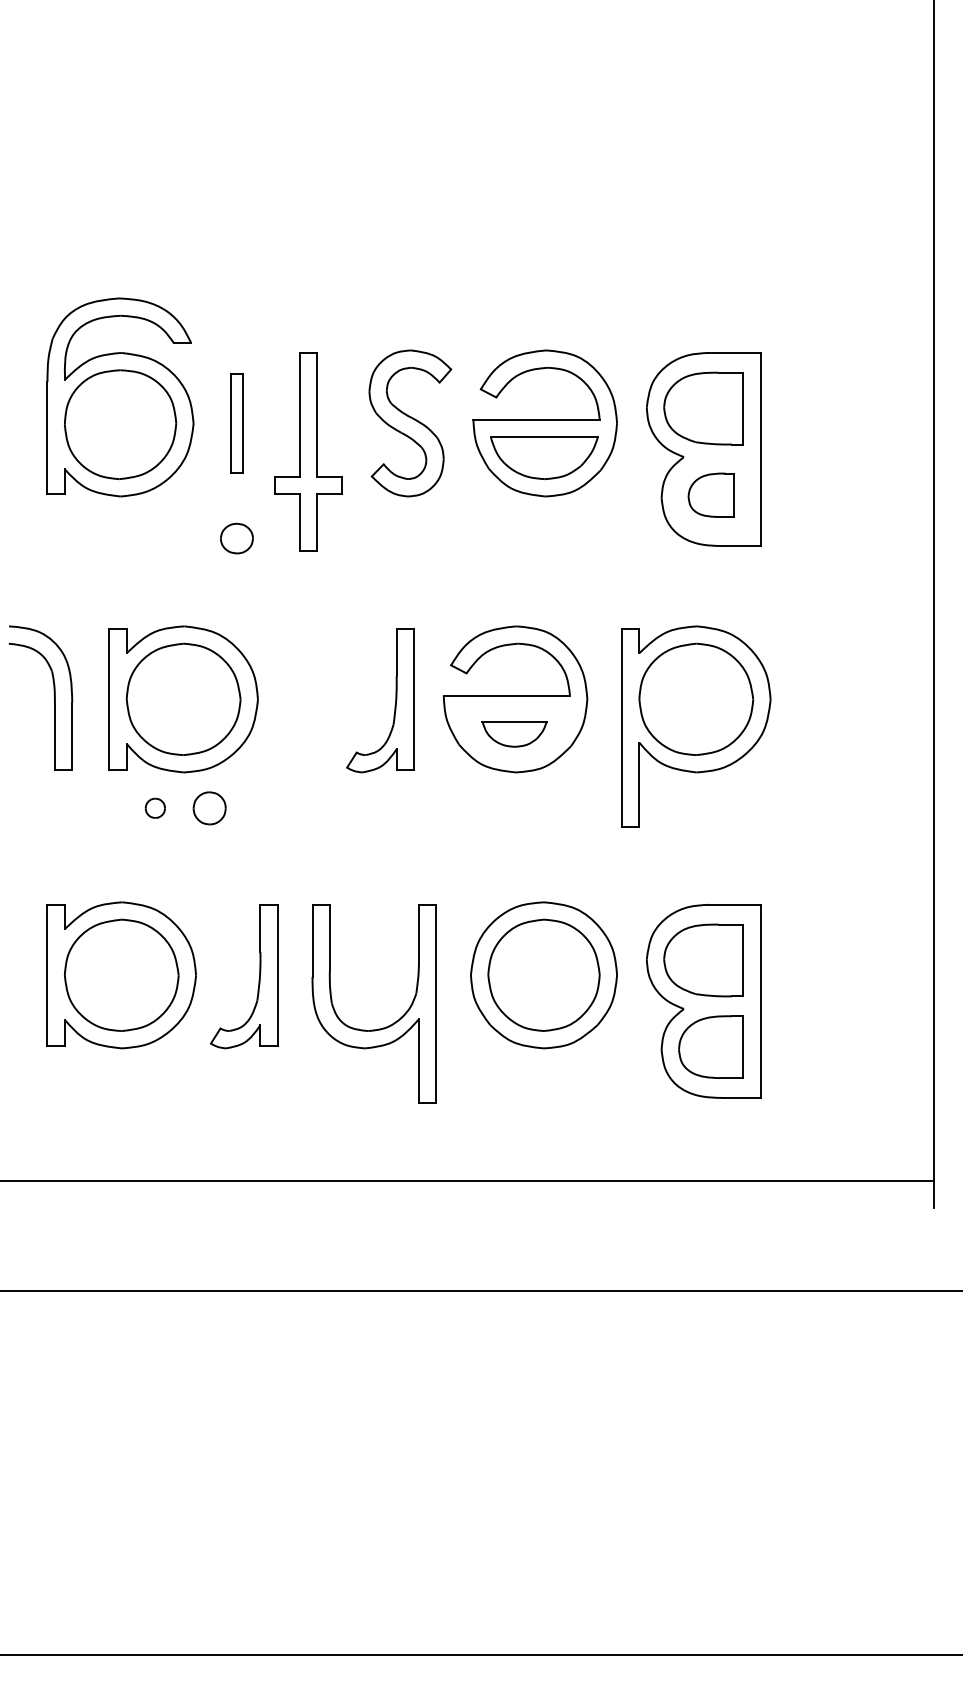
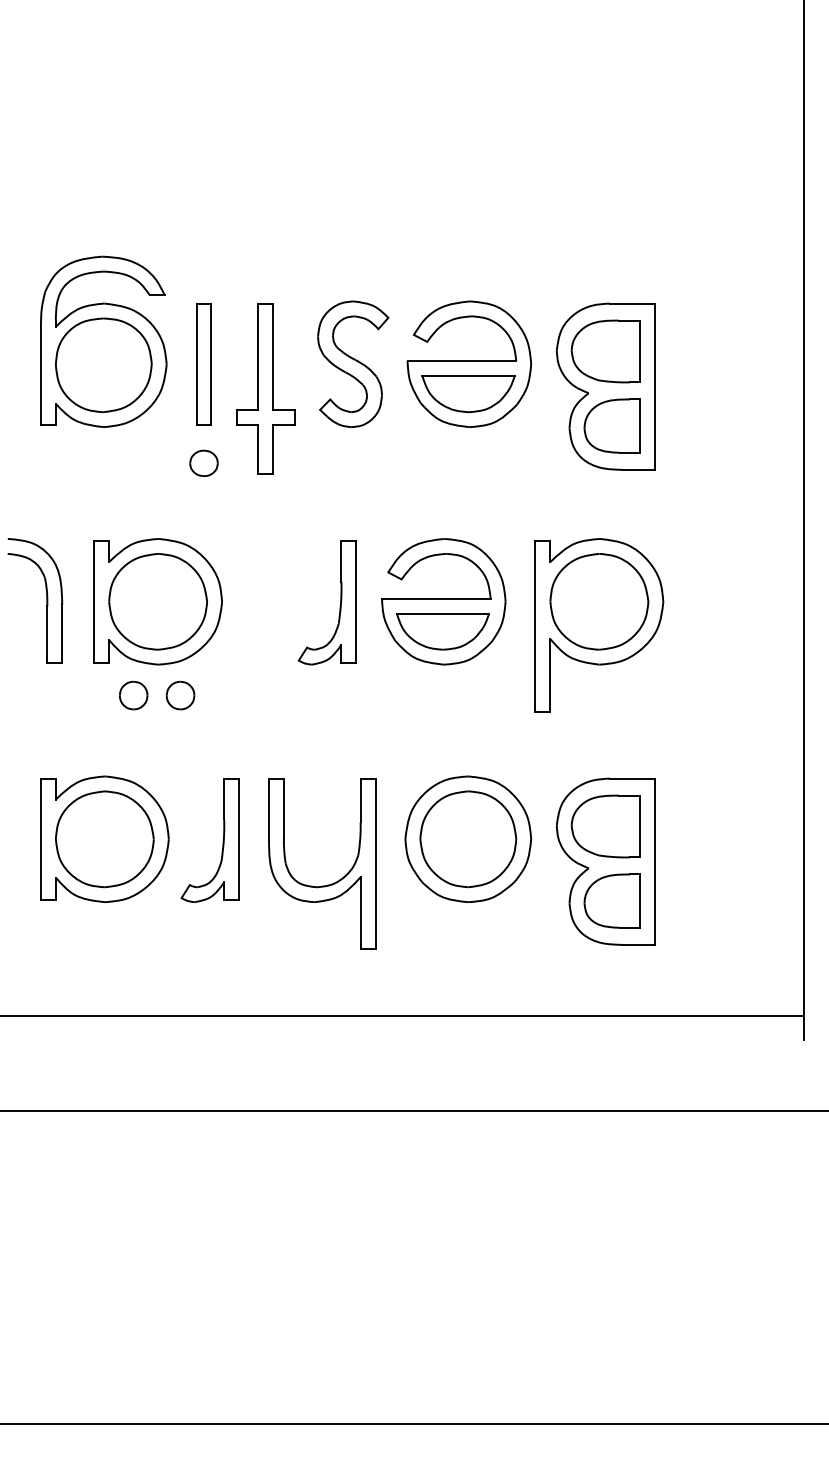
part: (236, 423) -> (203, 364), size x1.43
part: (710, 494) -> (611, 425), size x1.43
part: (514, 733) -> (442, 631), size x1.67
part: (155, 808) -> (133, 695), size x1.67

